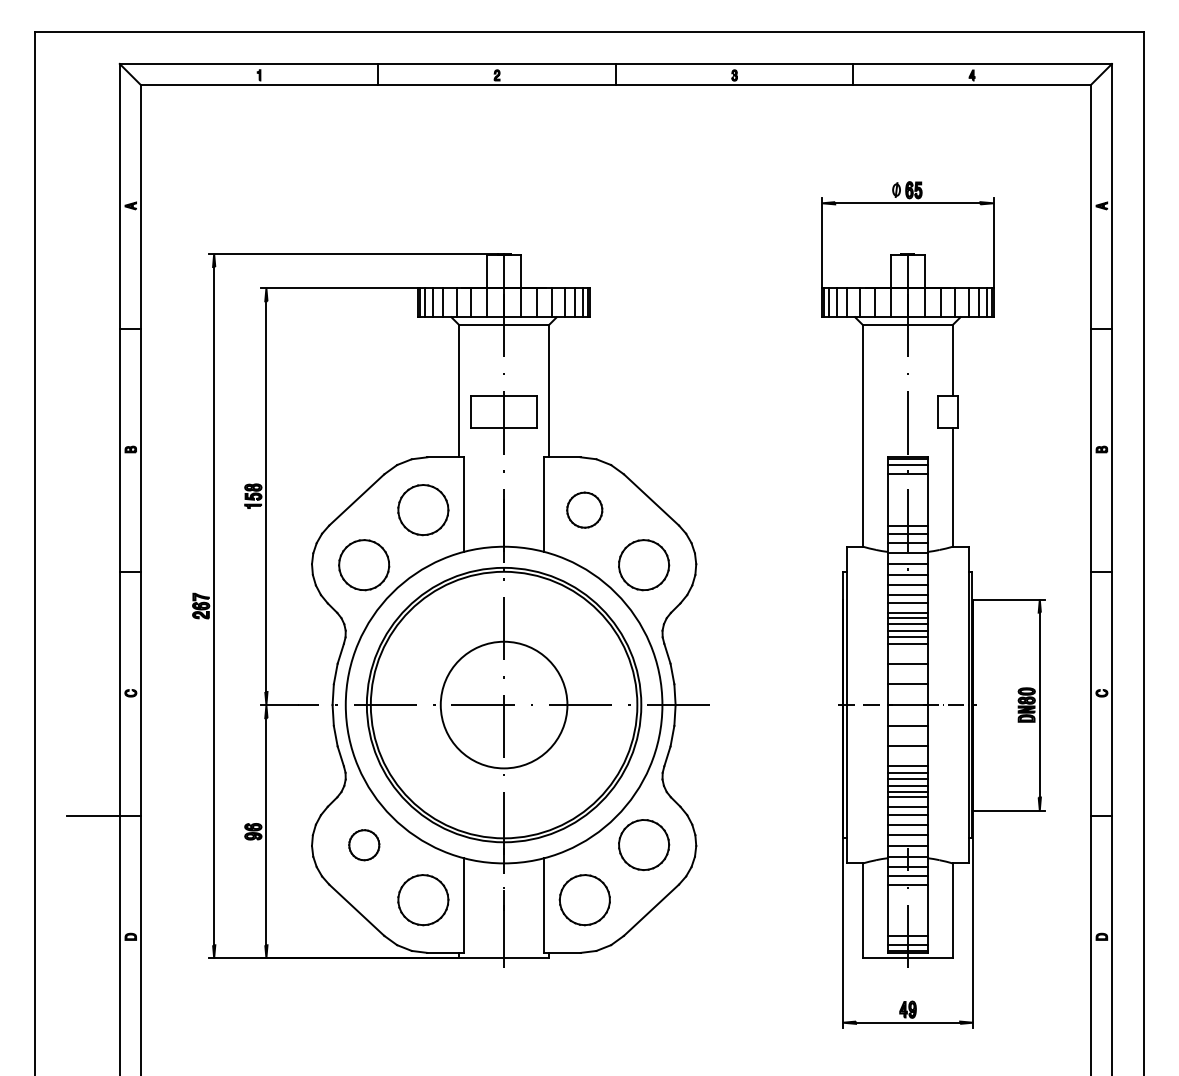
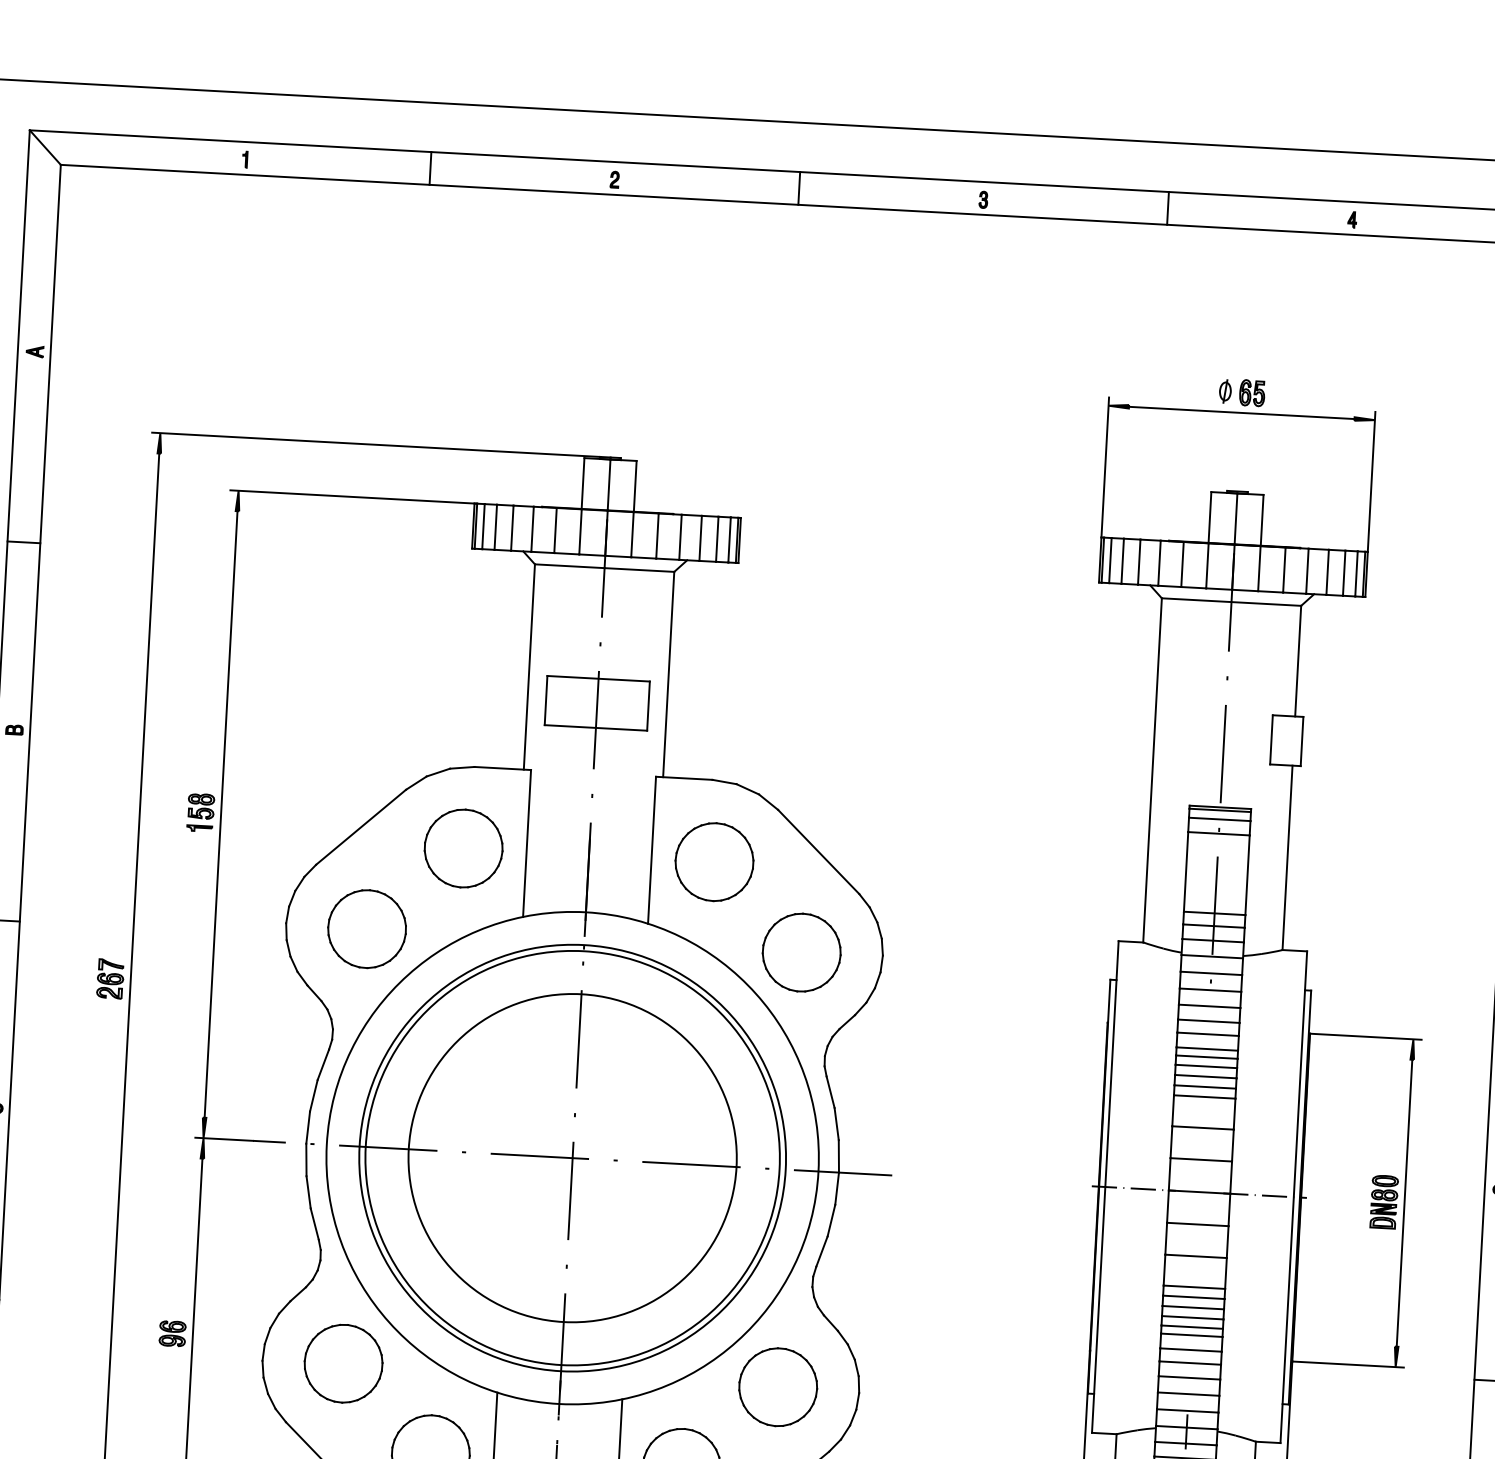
part: (584, 510) -> (713, 862), size x1.43
circle: (503, 704) -> (571, 1157), size x1.67
part: (364, 845) -> (344, 1364), size x1.67

